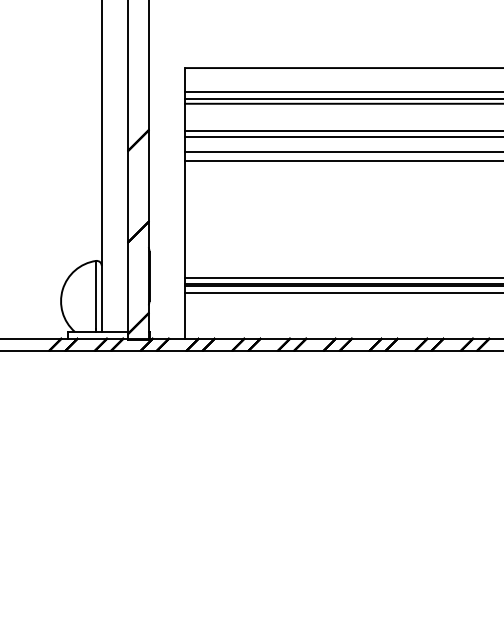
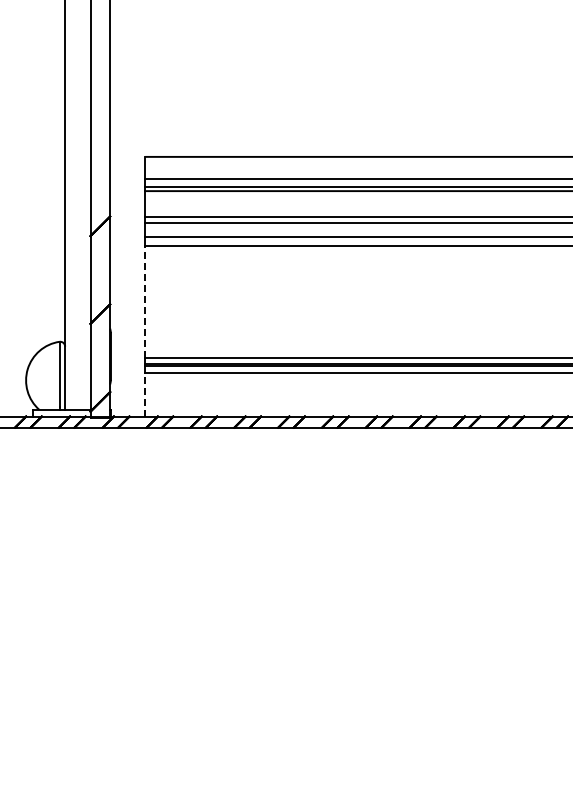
line: (185, 219) -> (145, 302), solid -> dashed
line: (185, 315) -> (145, 394), solid -> dashed

